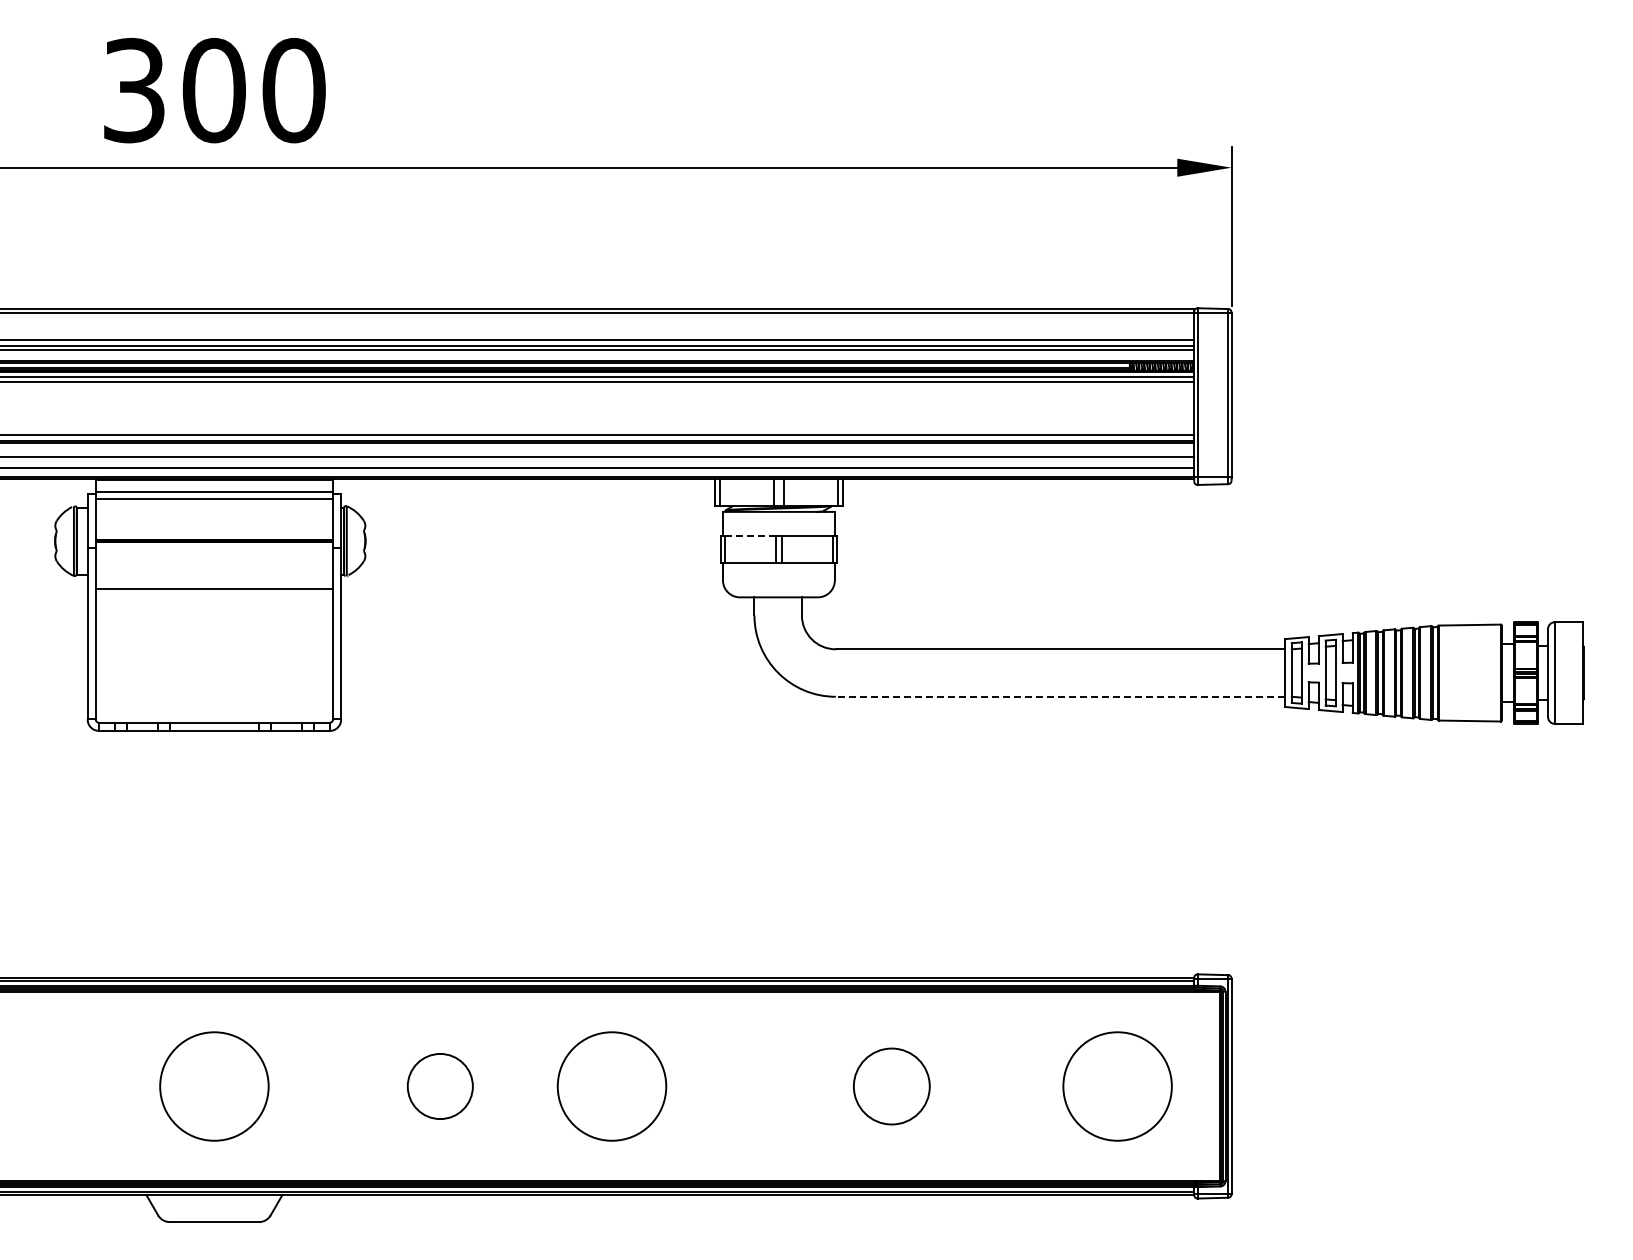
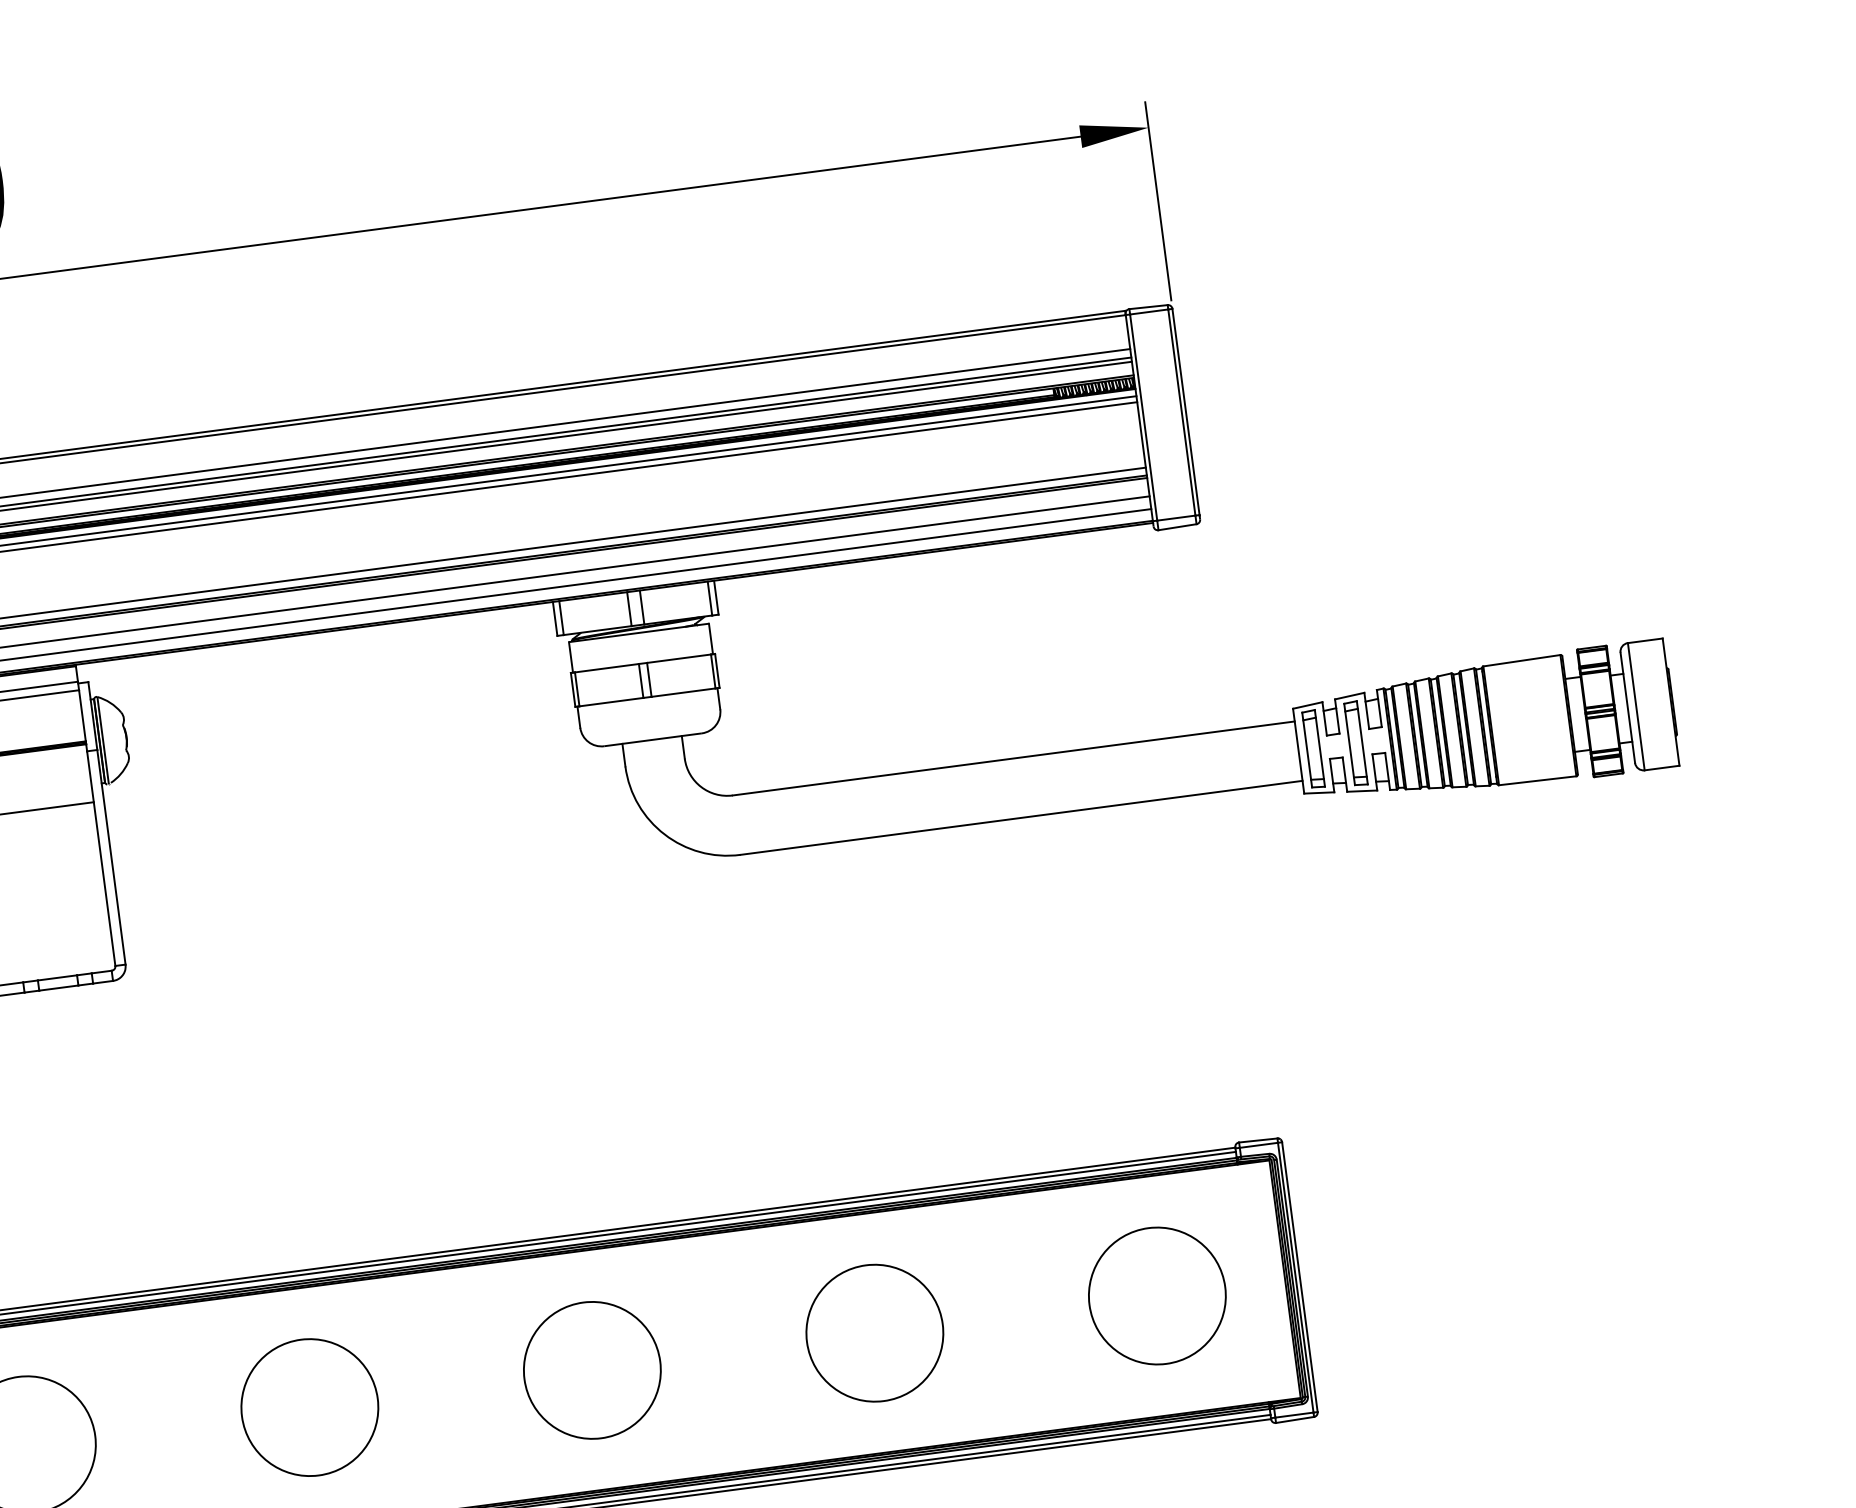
line: (750, 536) -> (607, 668), dashed -> solid
line: (1060, 696) -> (1021, 817), dashed -> solid
circle: (440, 1086) -> (310, 1407), size x1.67
circle: (611, 1086) -> (591, 1370), moved
circle: (891, 1086) -> (874, 1333), size x1.43

